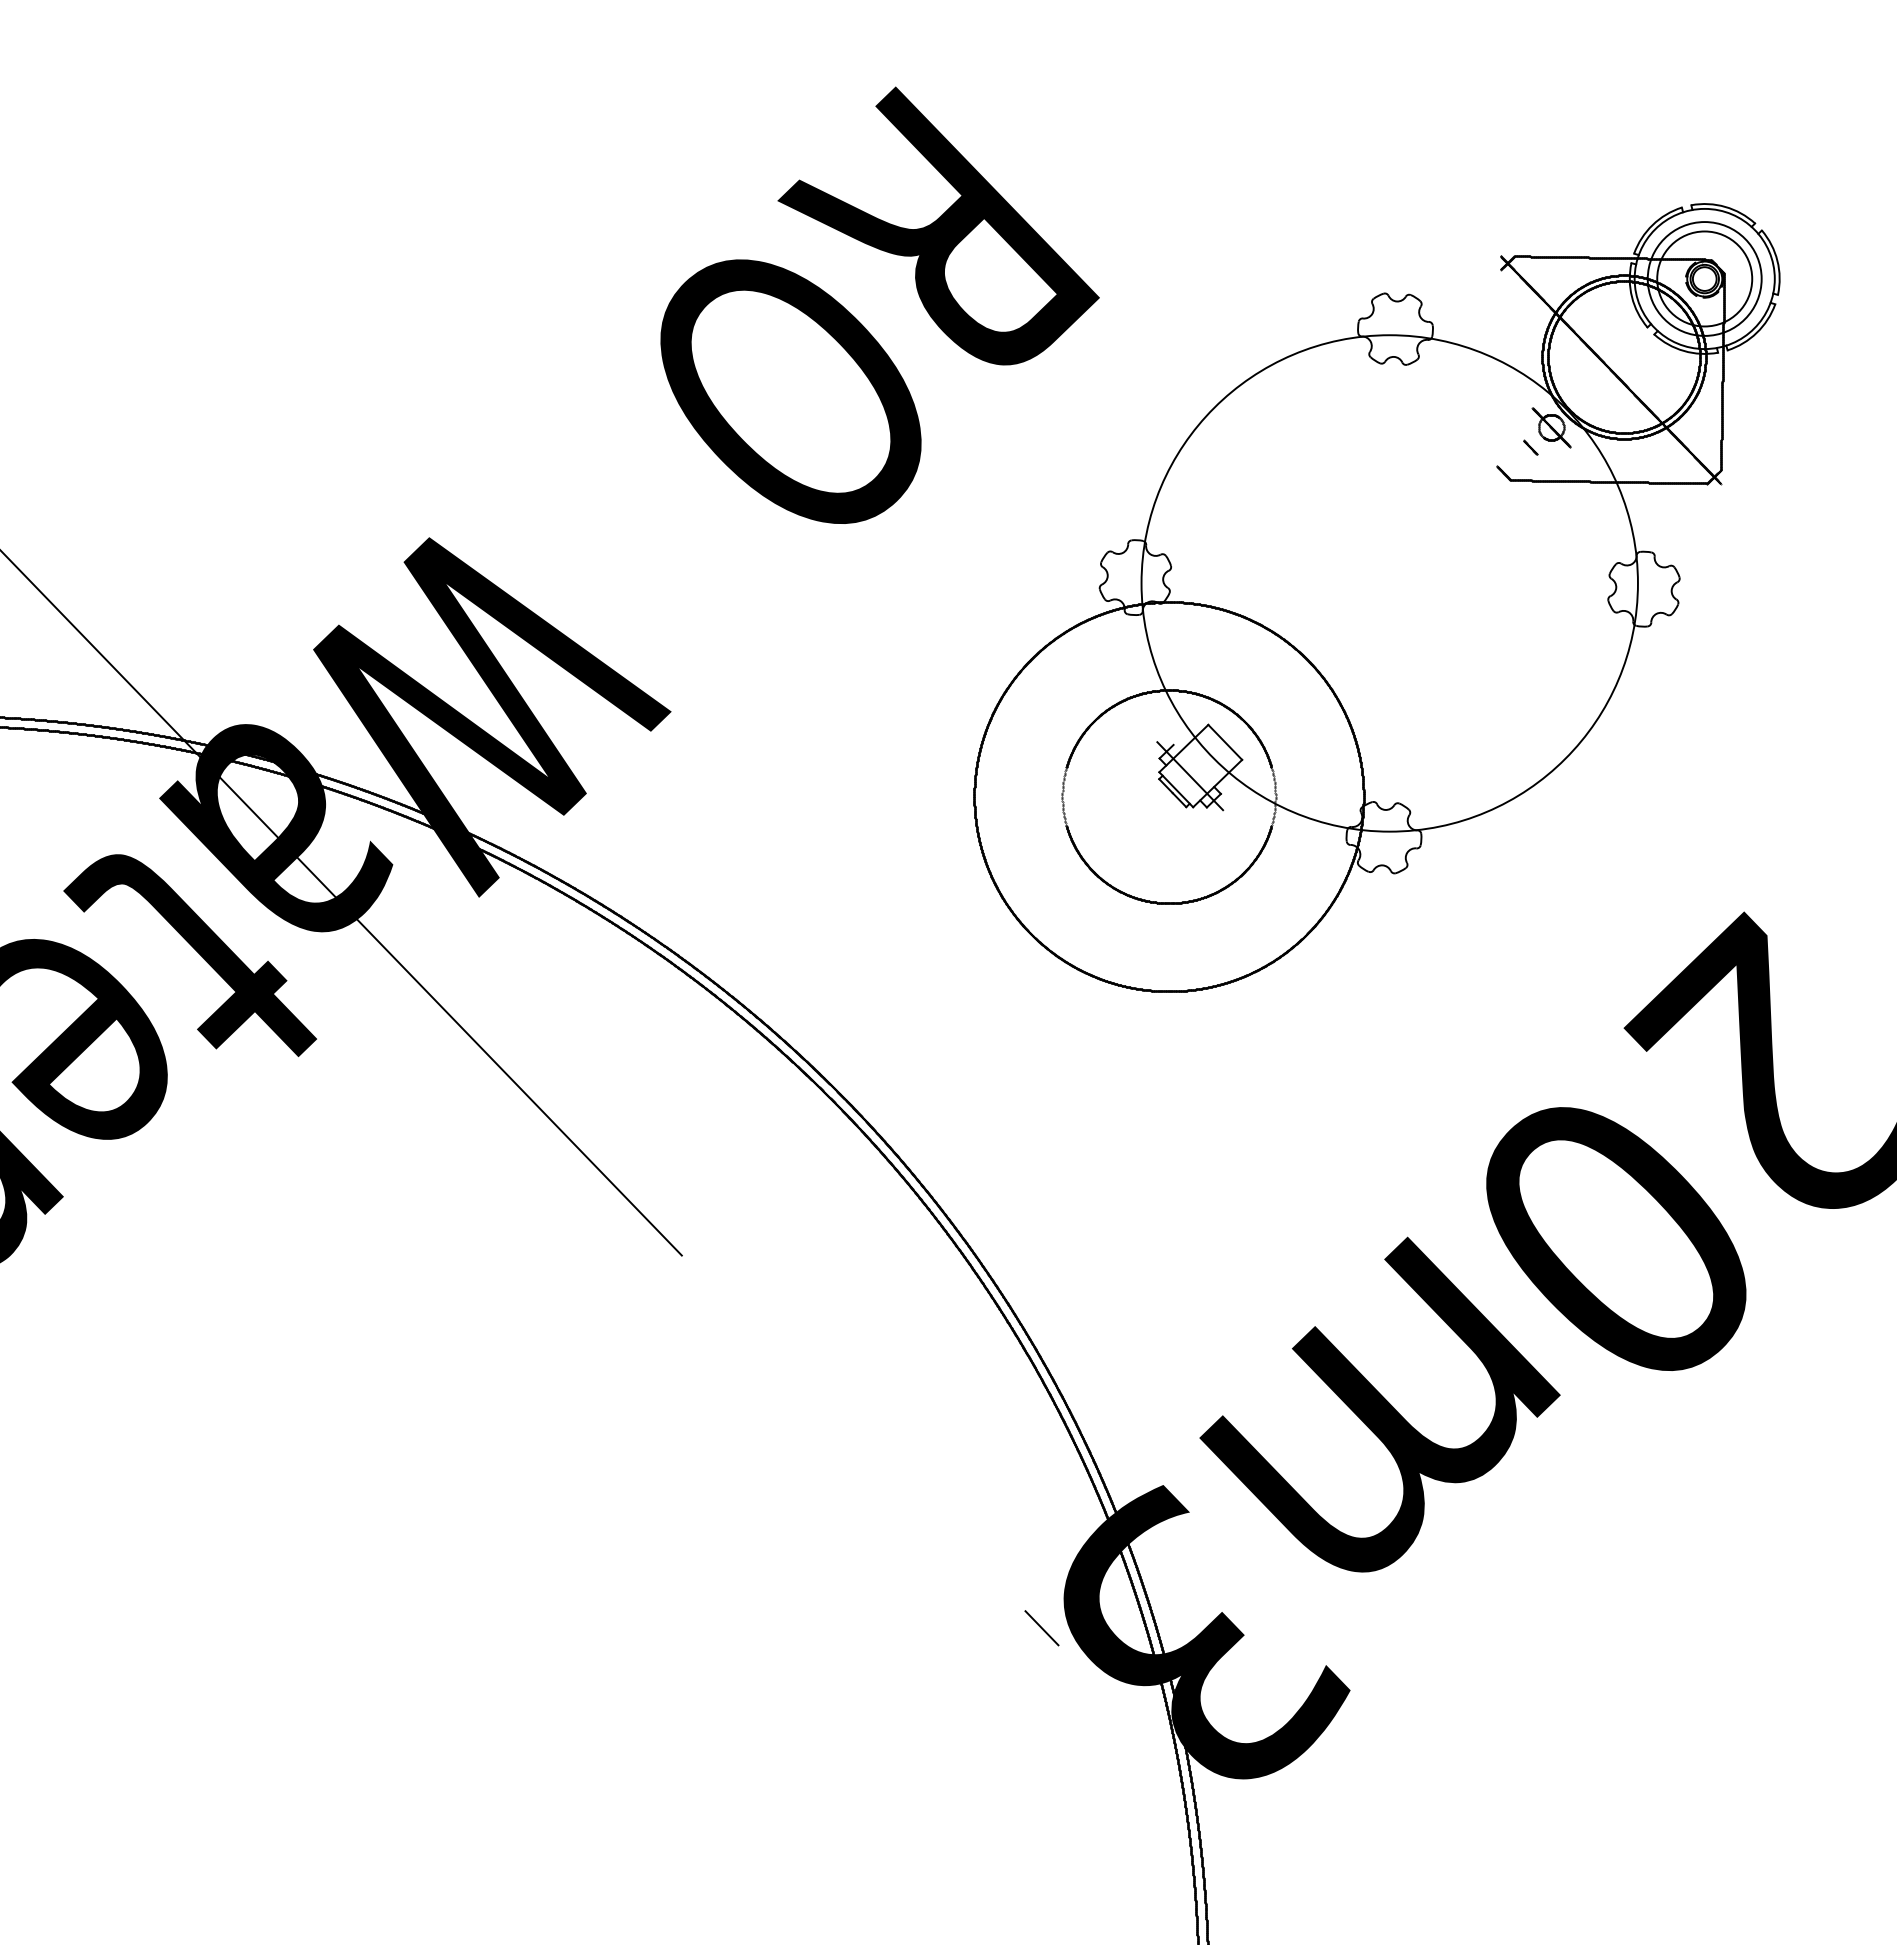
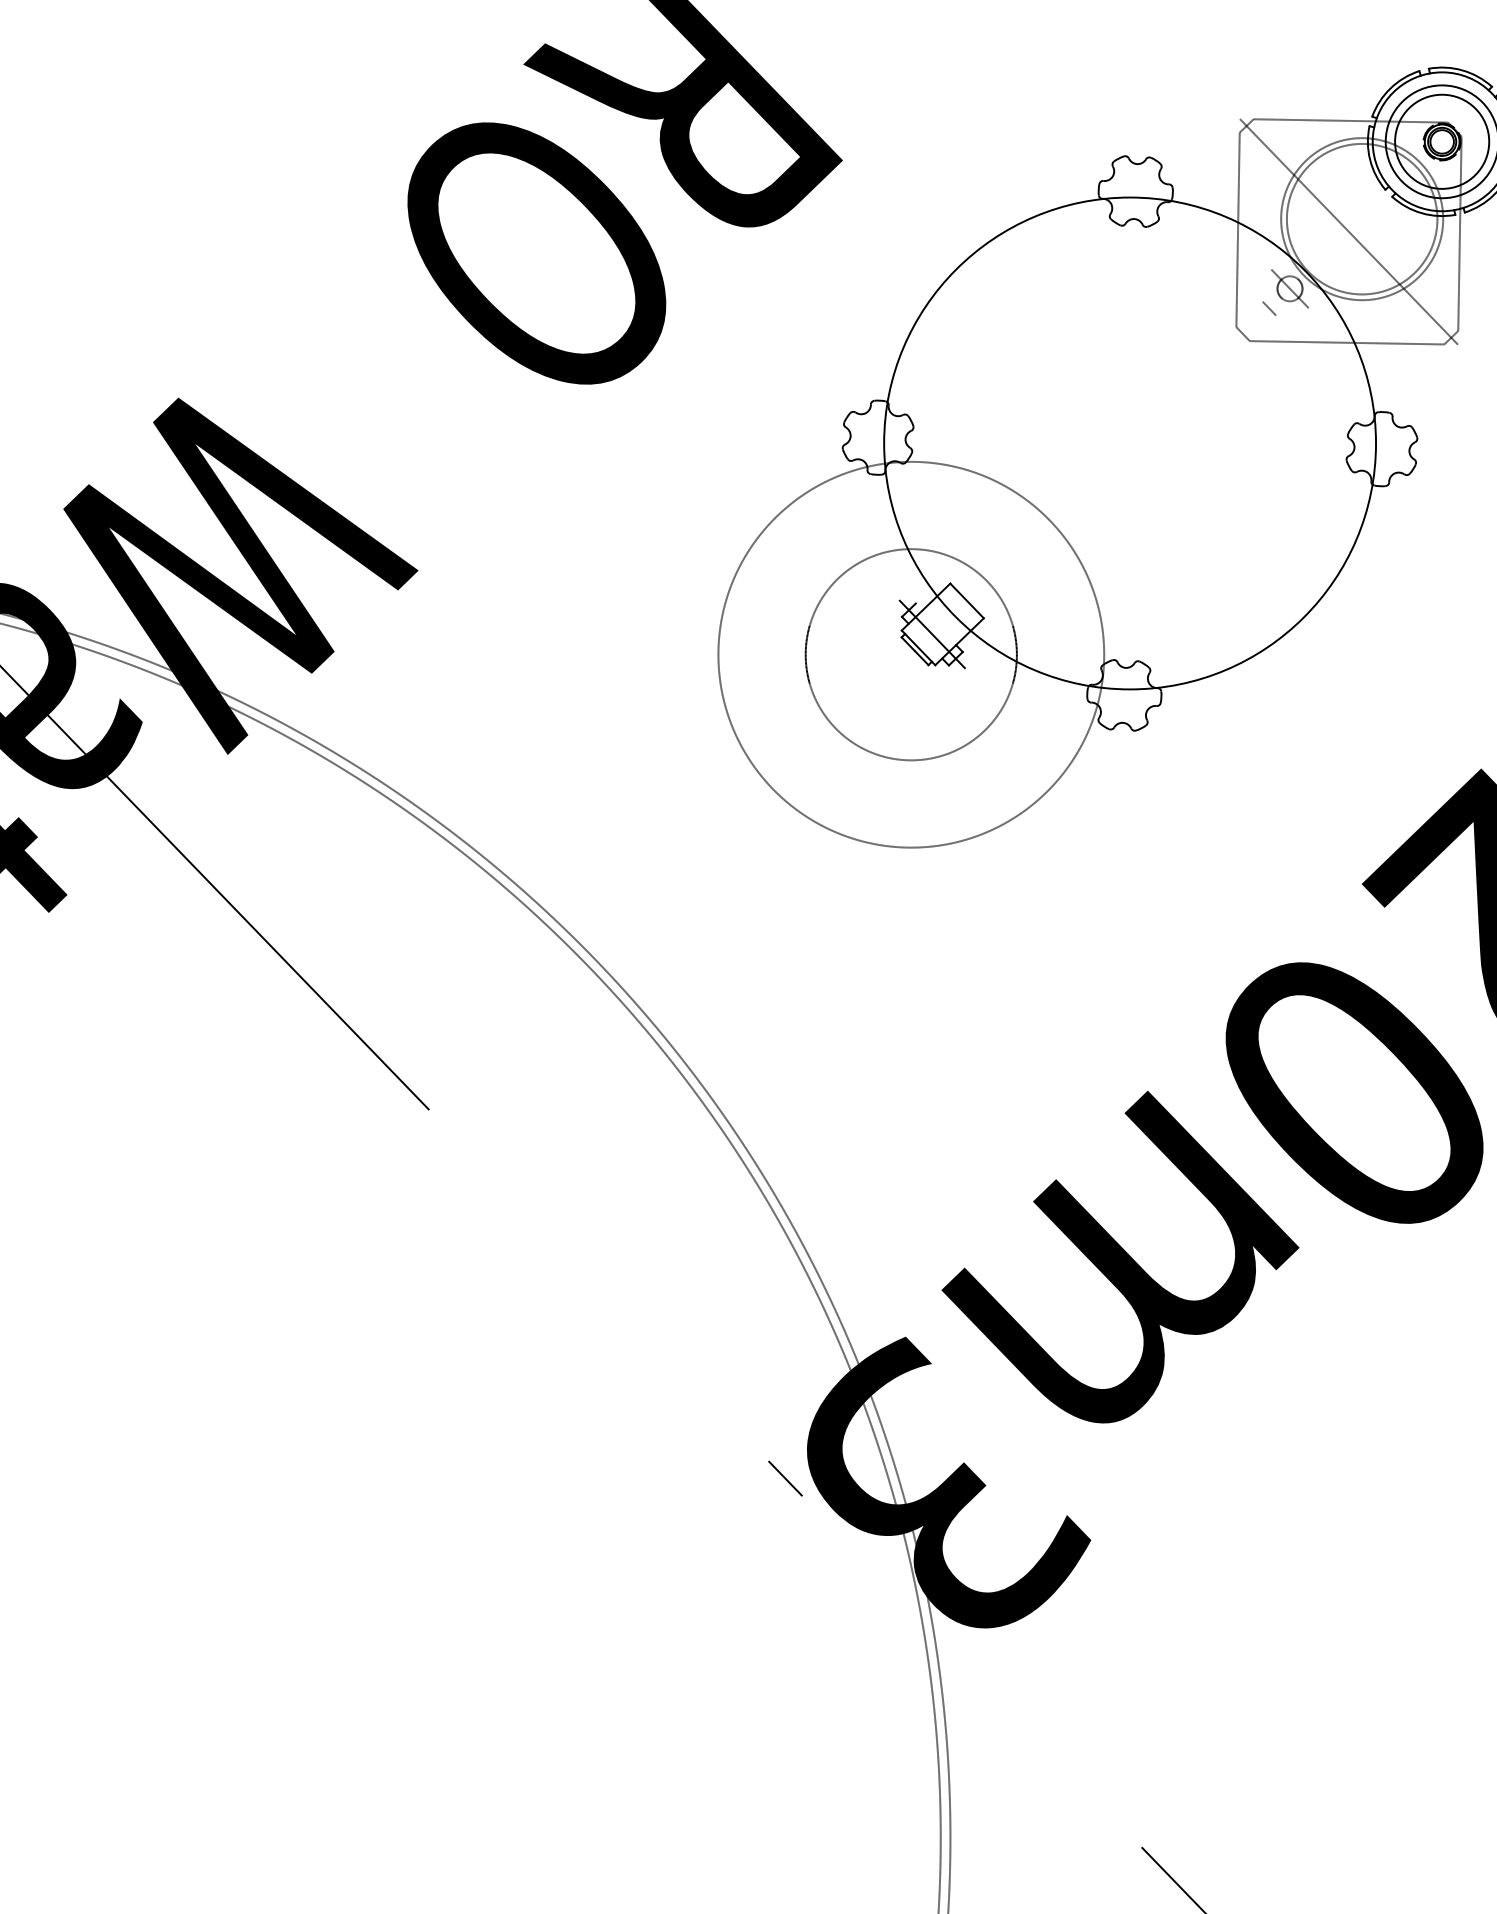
line: (1498, 367) -> (1237, 229), added

